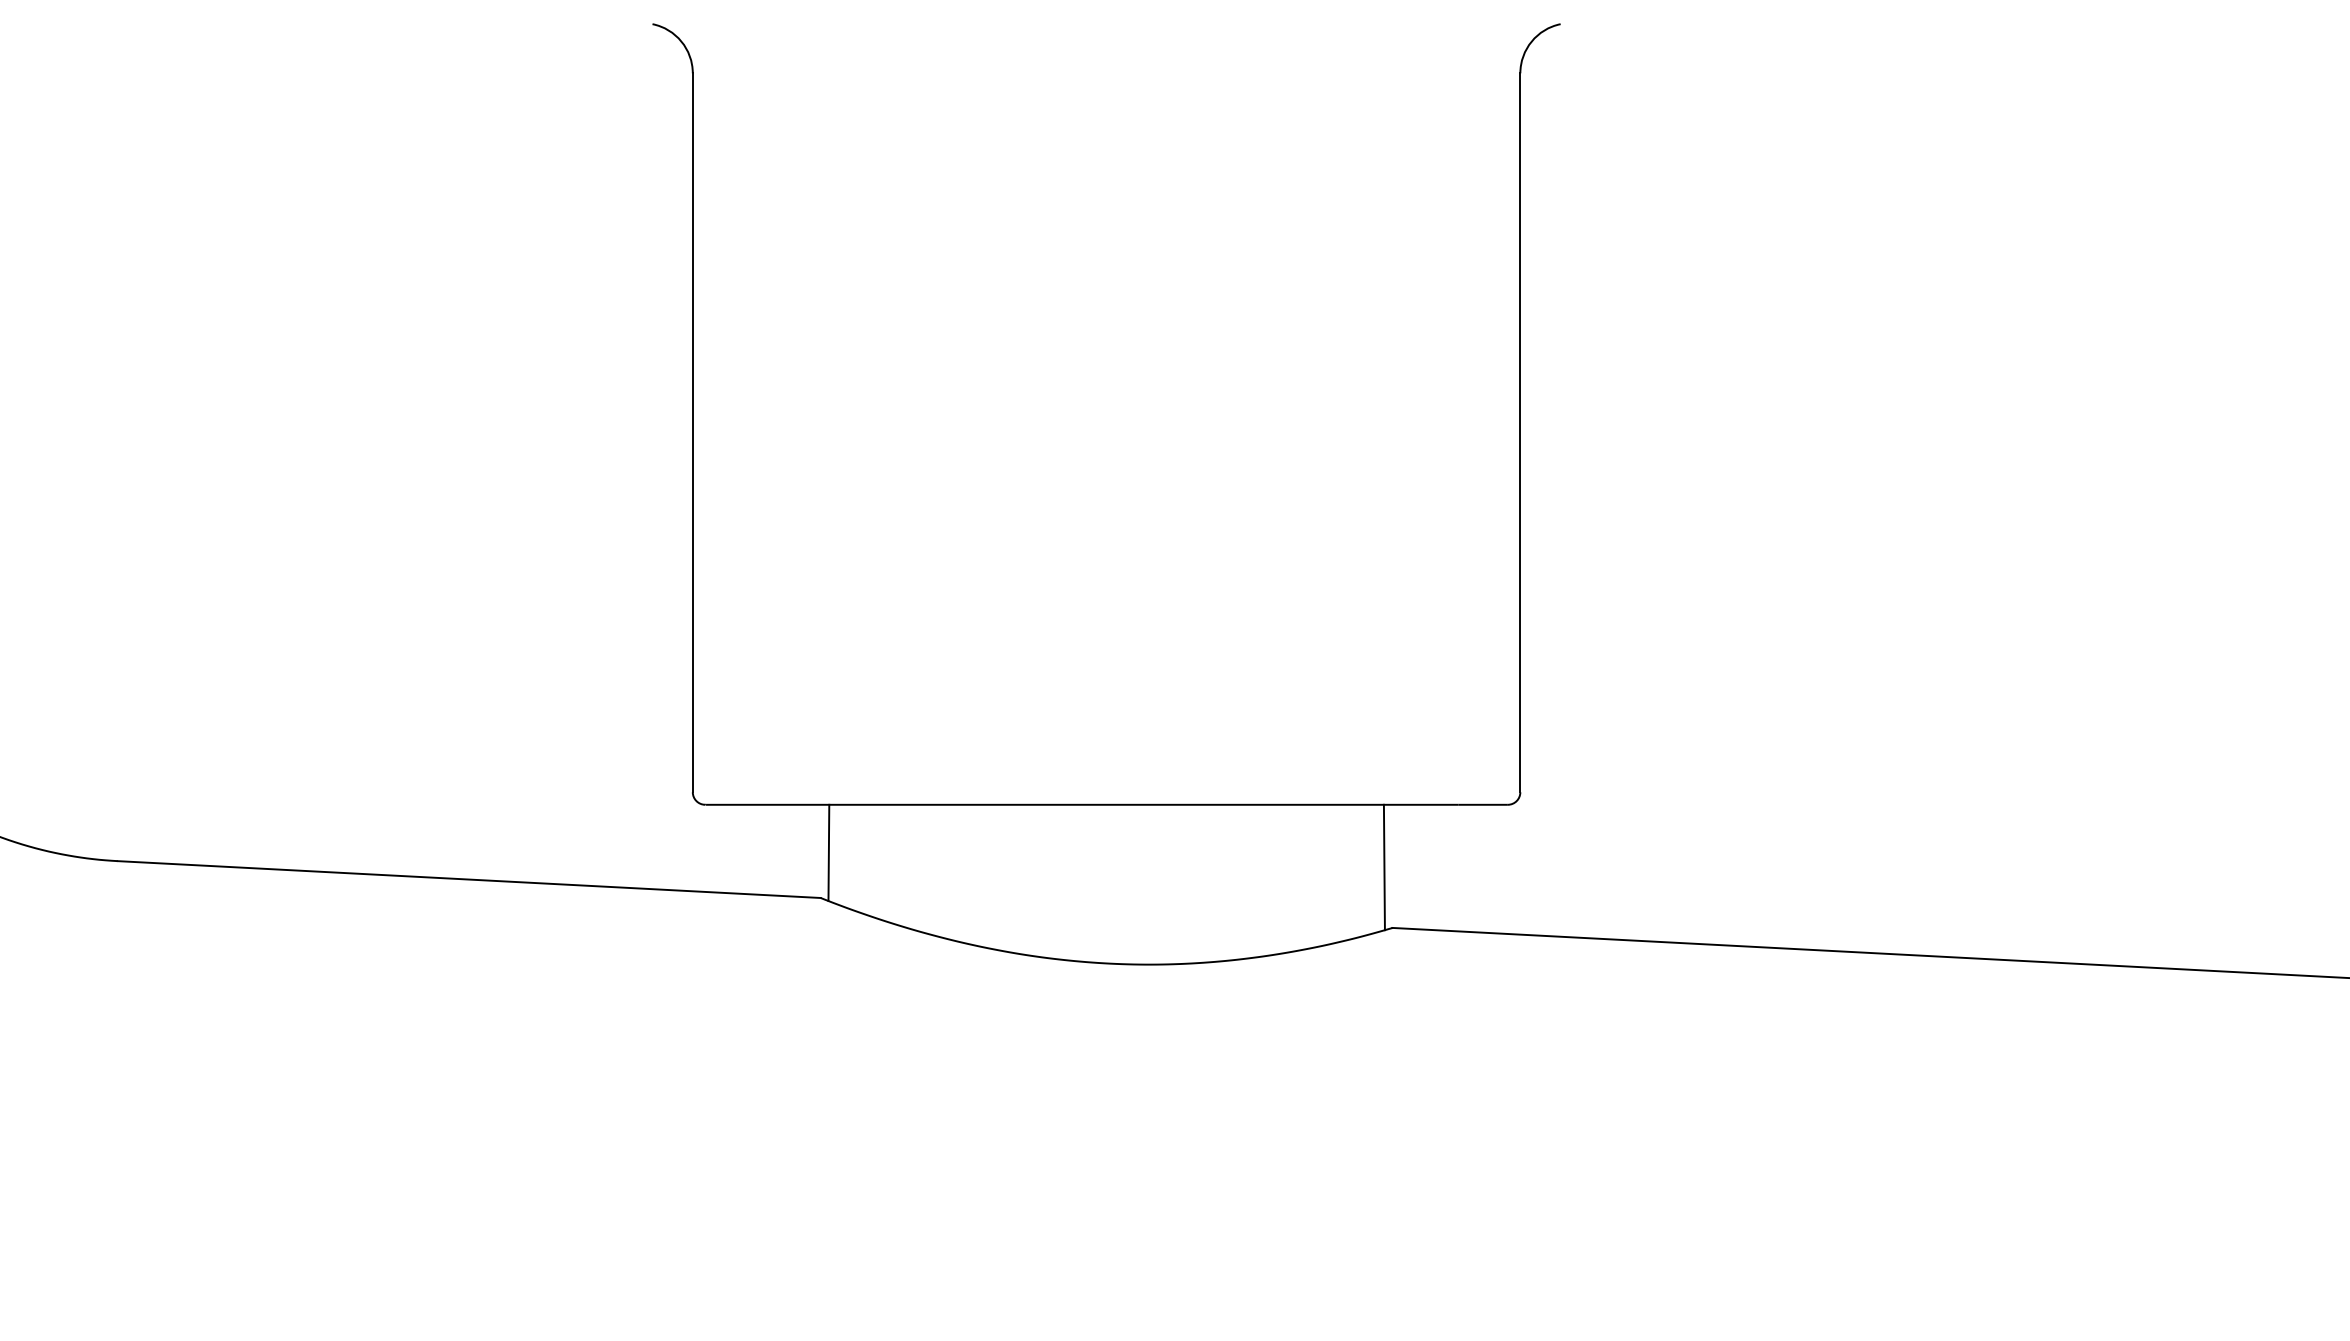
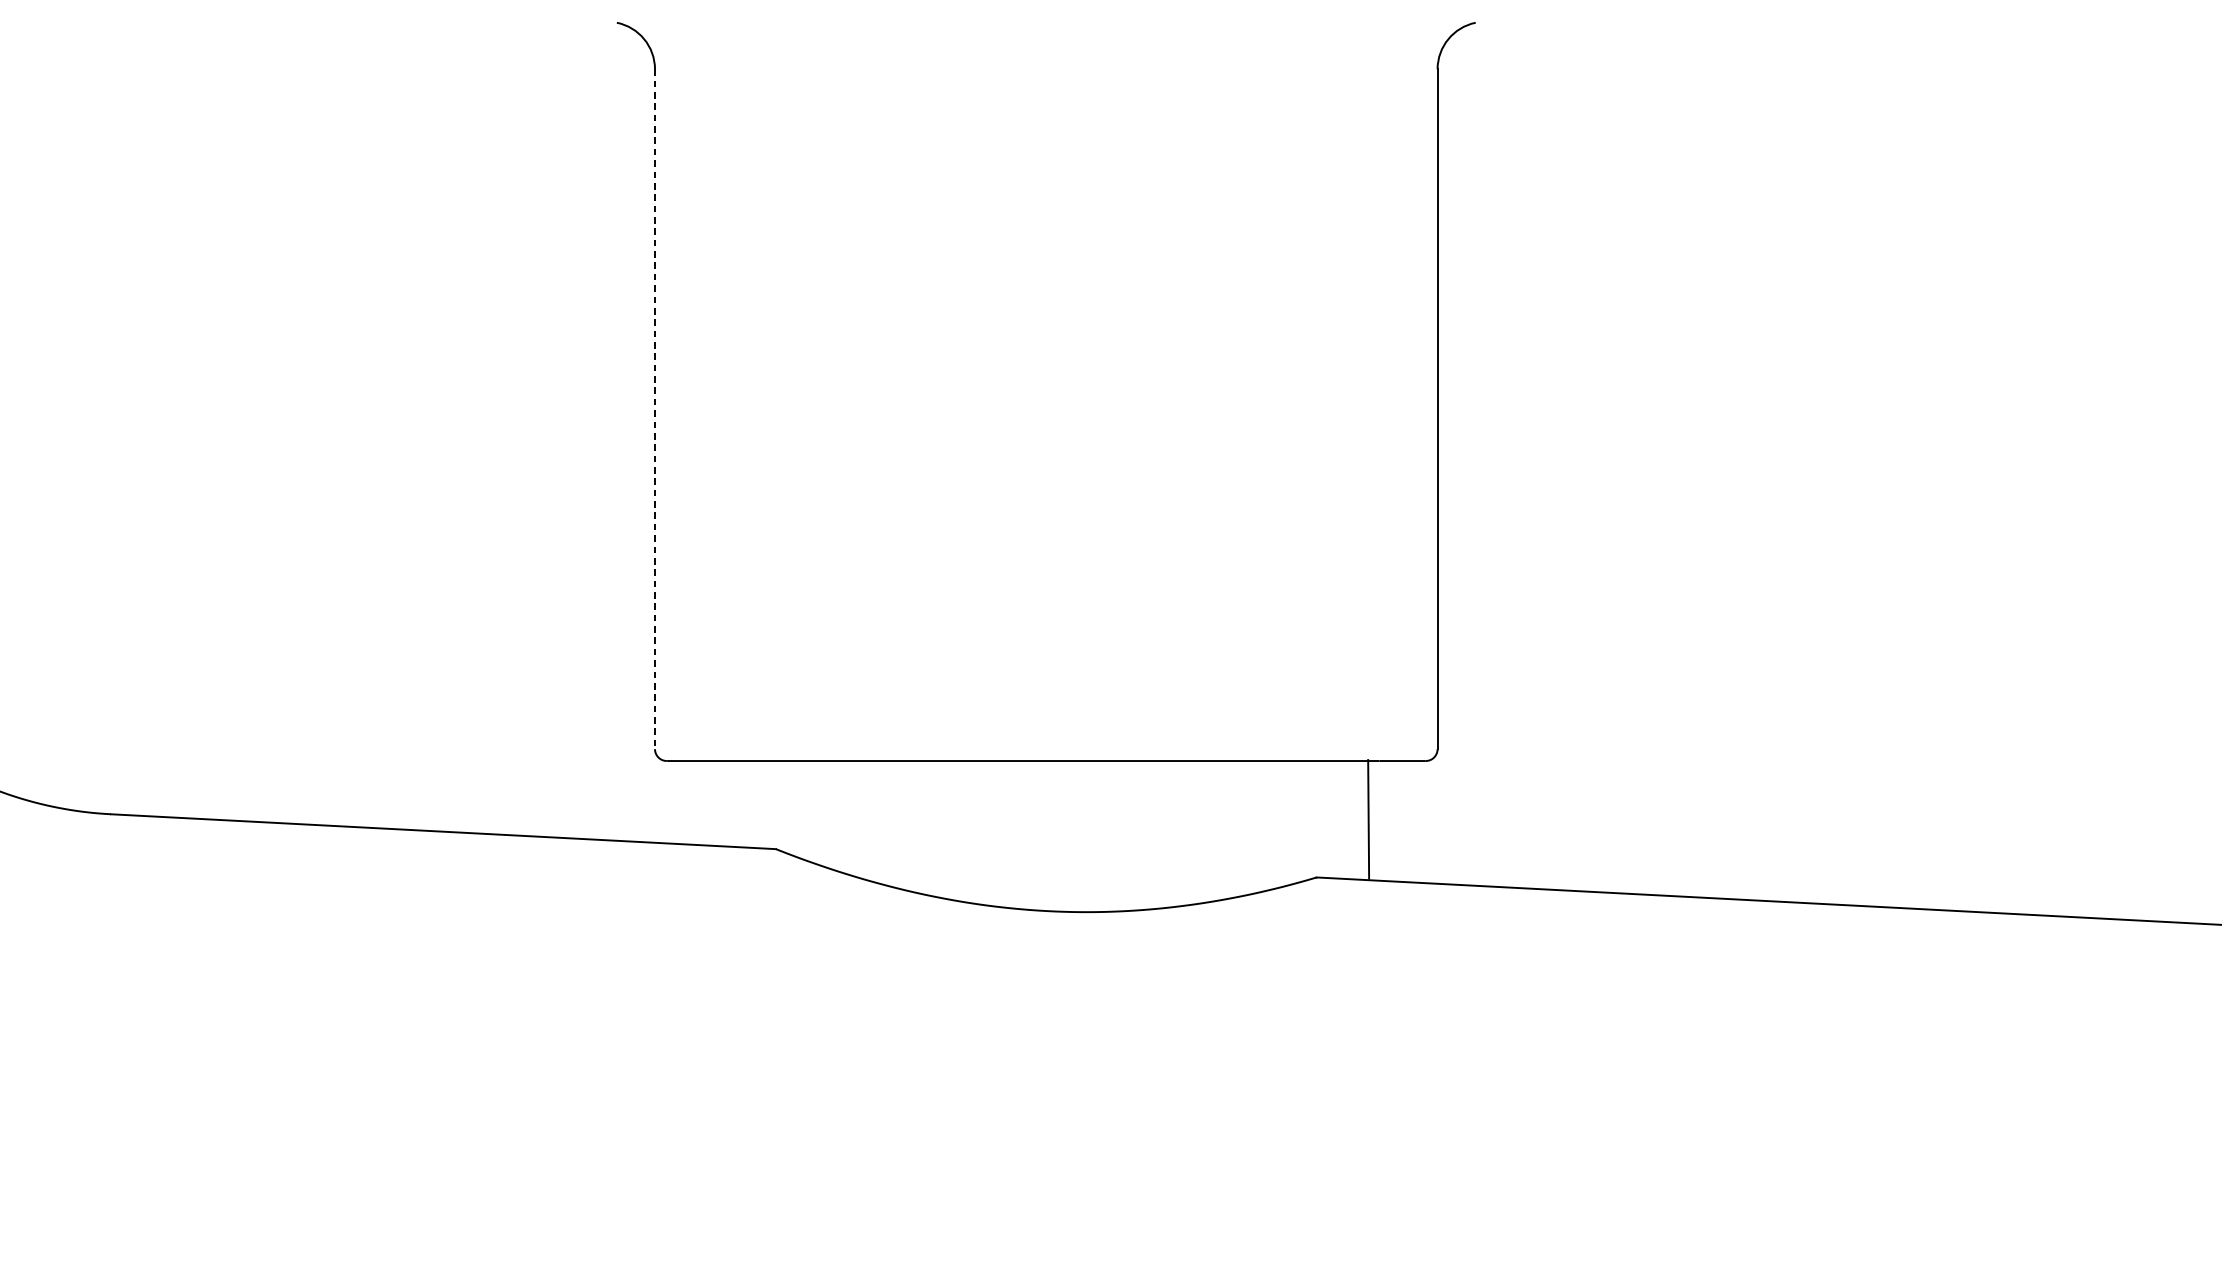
line: (692, 433) -> (654, 409), solid -> dashed
line: (828, 852) -> (783, 806), removed
line: (1383, 867) -> (1367, 819), moved

